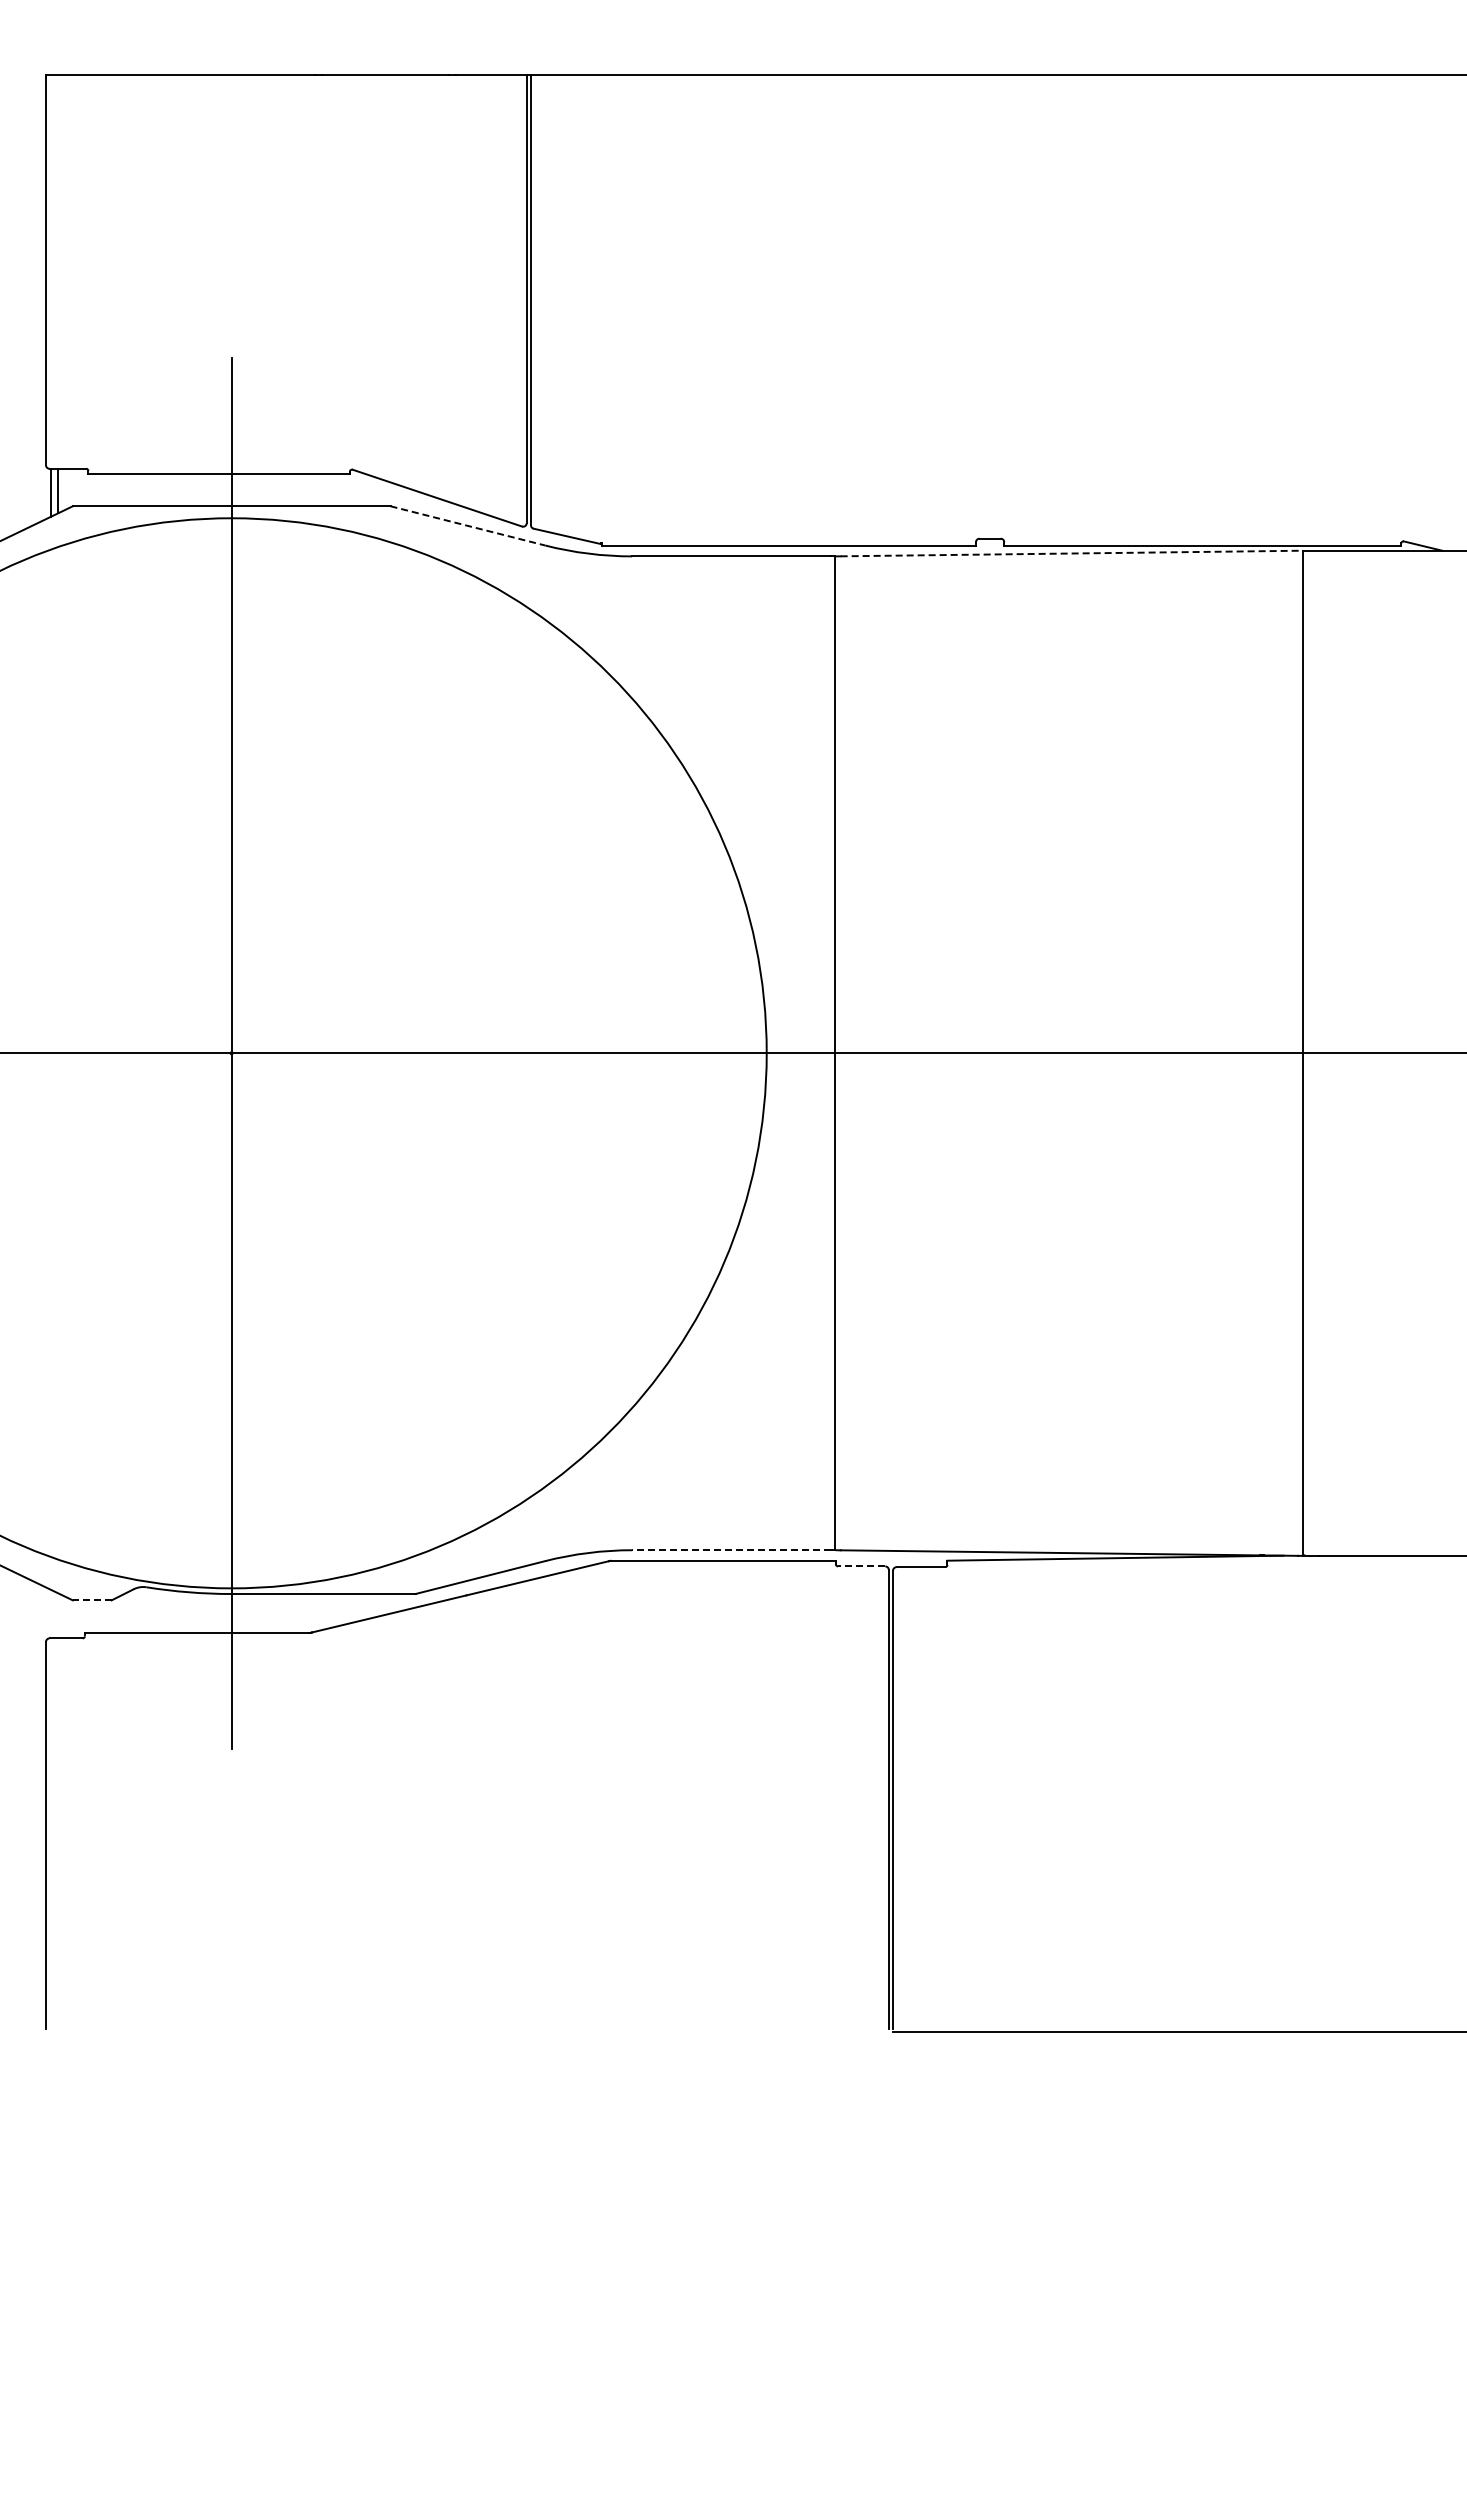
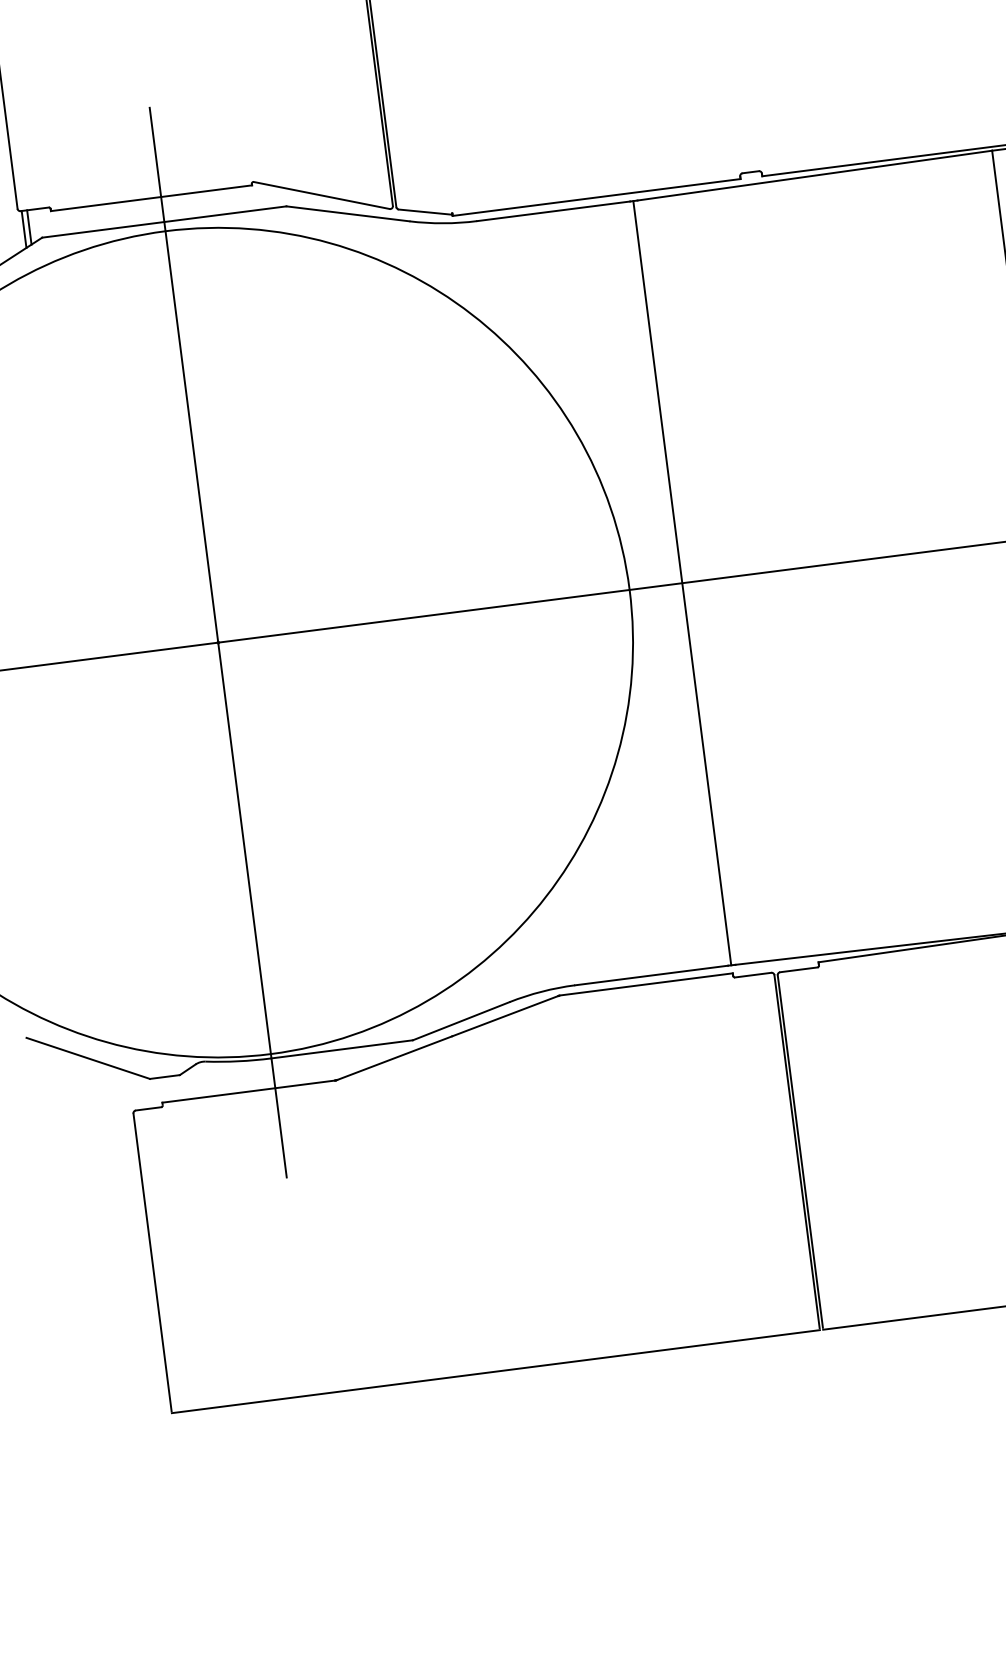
line: (467, 525) -> (347, 213), dashed -> solid
line: (1071, 553) -> (814, 175), dashed -> solid
line: (731, 1550) -> (651, 975), dashed -> solid
line: (861, 1566) -> (753, 975), dashed -> solid
line: (91, 1600) -> (164, 1077), dashed -> solid
line: (467, 2031) -> (495, 1371), added

